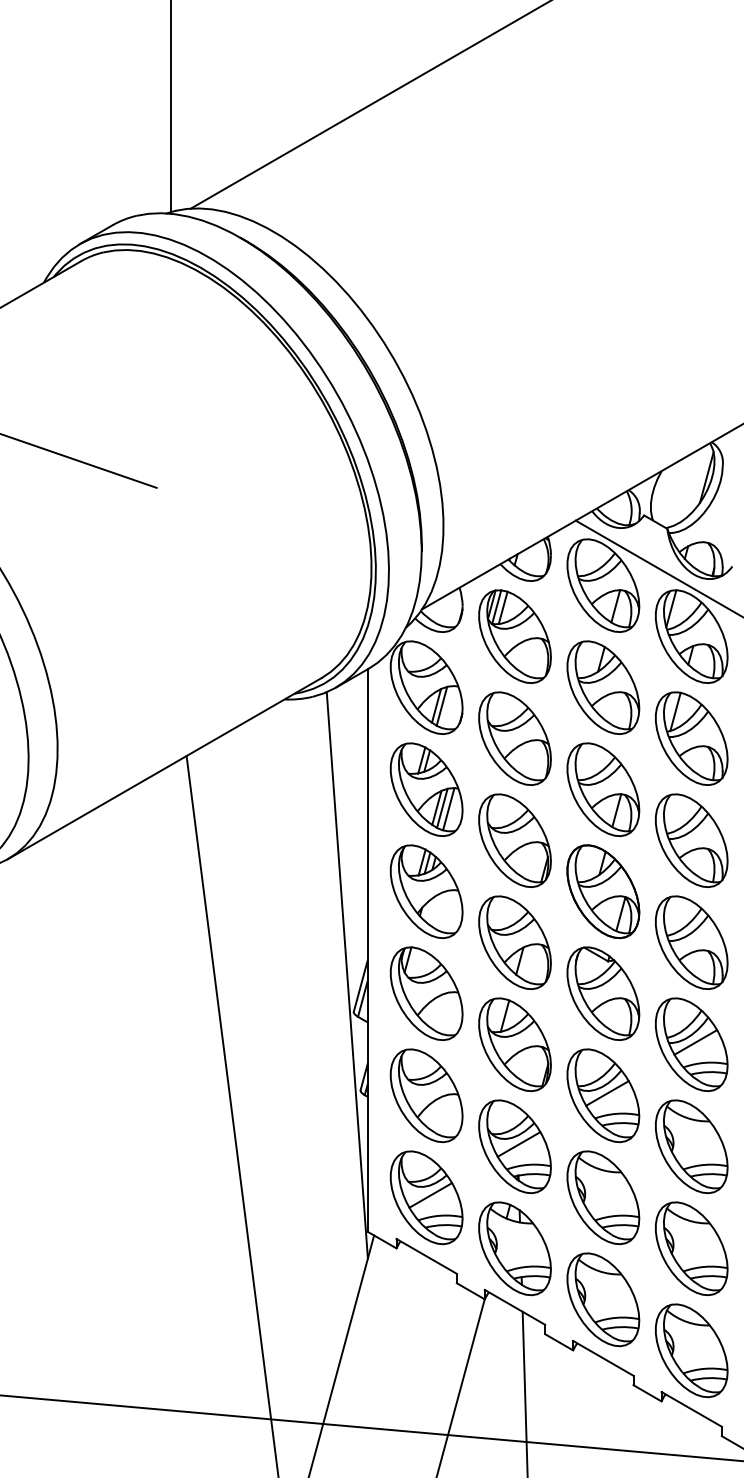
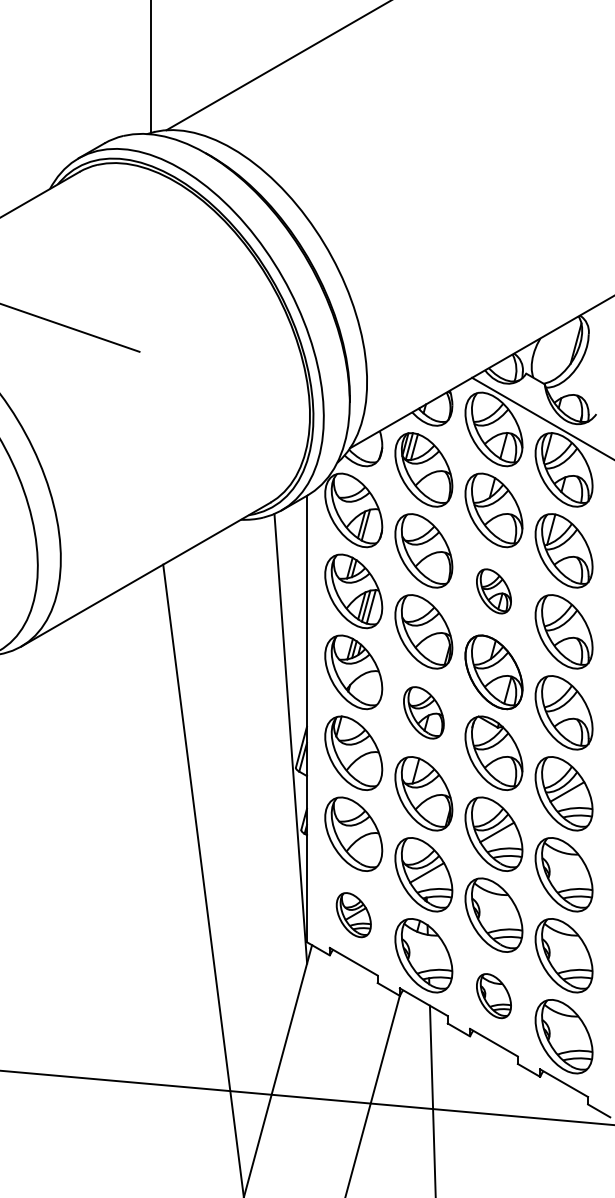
part: (602, 789) -> (493, 591), size x0.6
part: (514, 942) -> (423, 712), size x0.7
part: (426, 1196) -> (353, 914), size x0.6
part: (602, 1298) -> (493, 995), size x0.6

